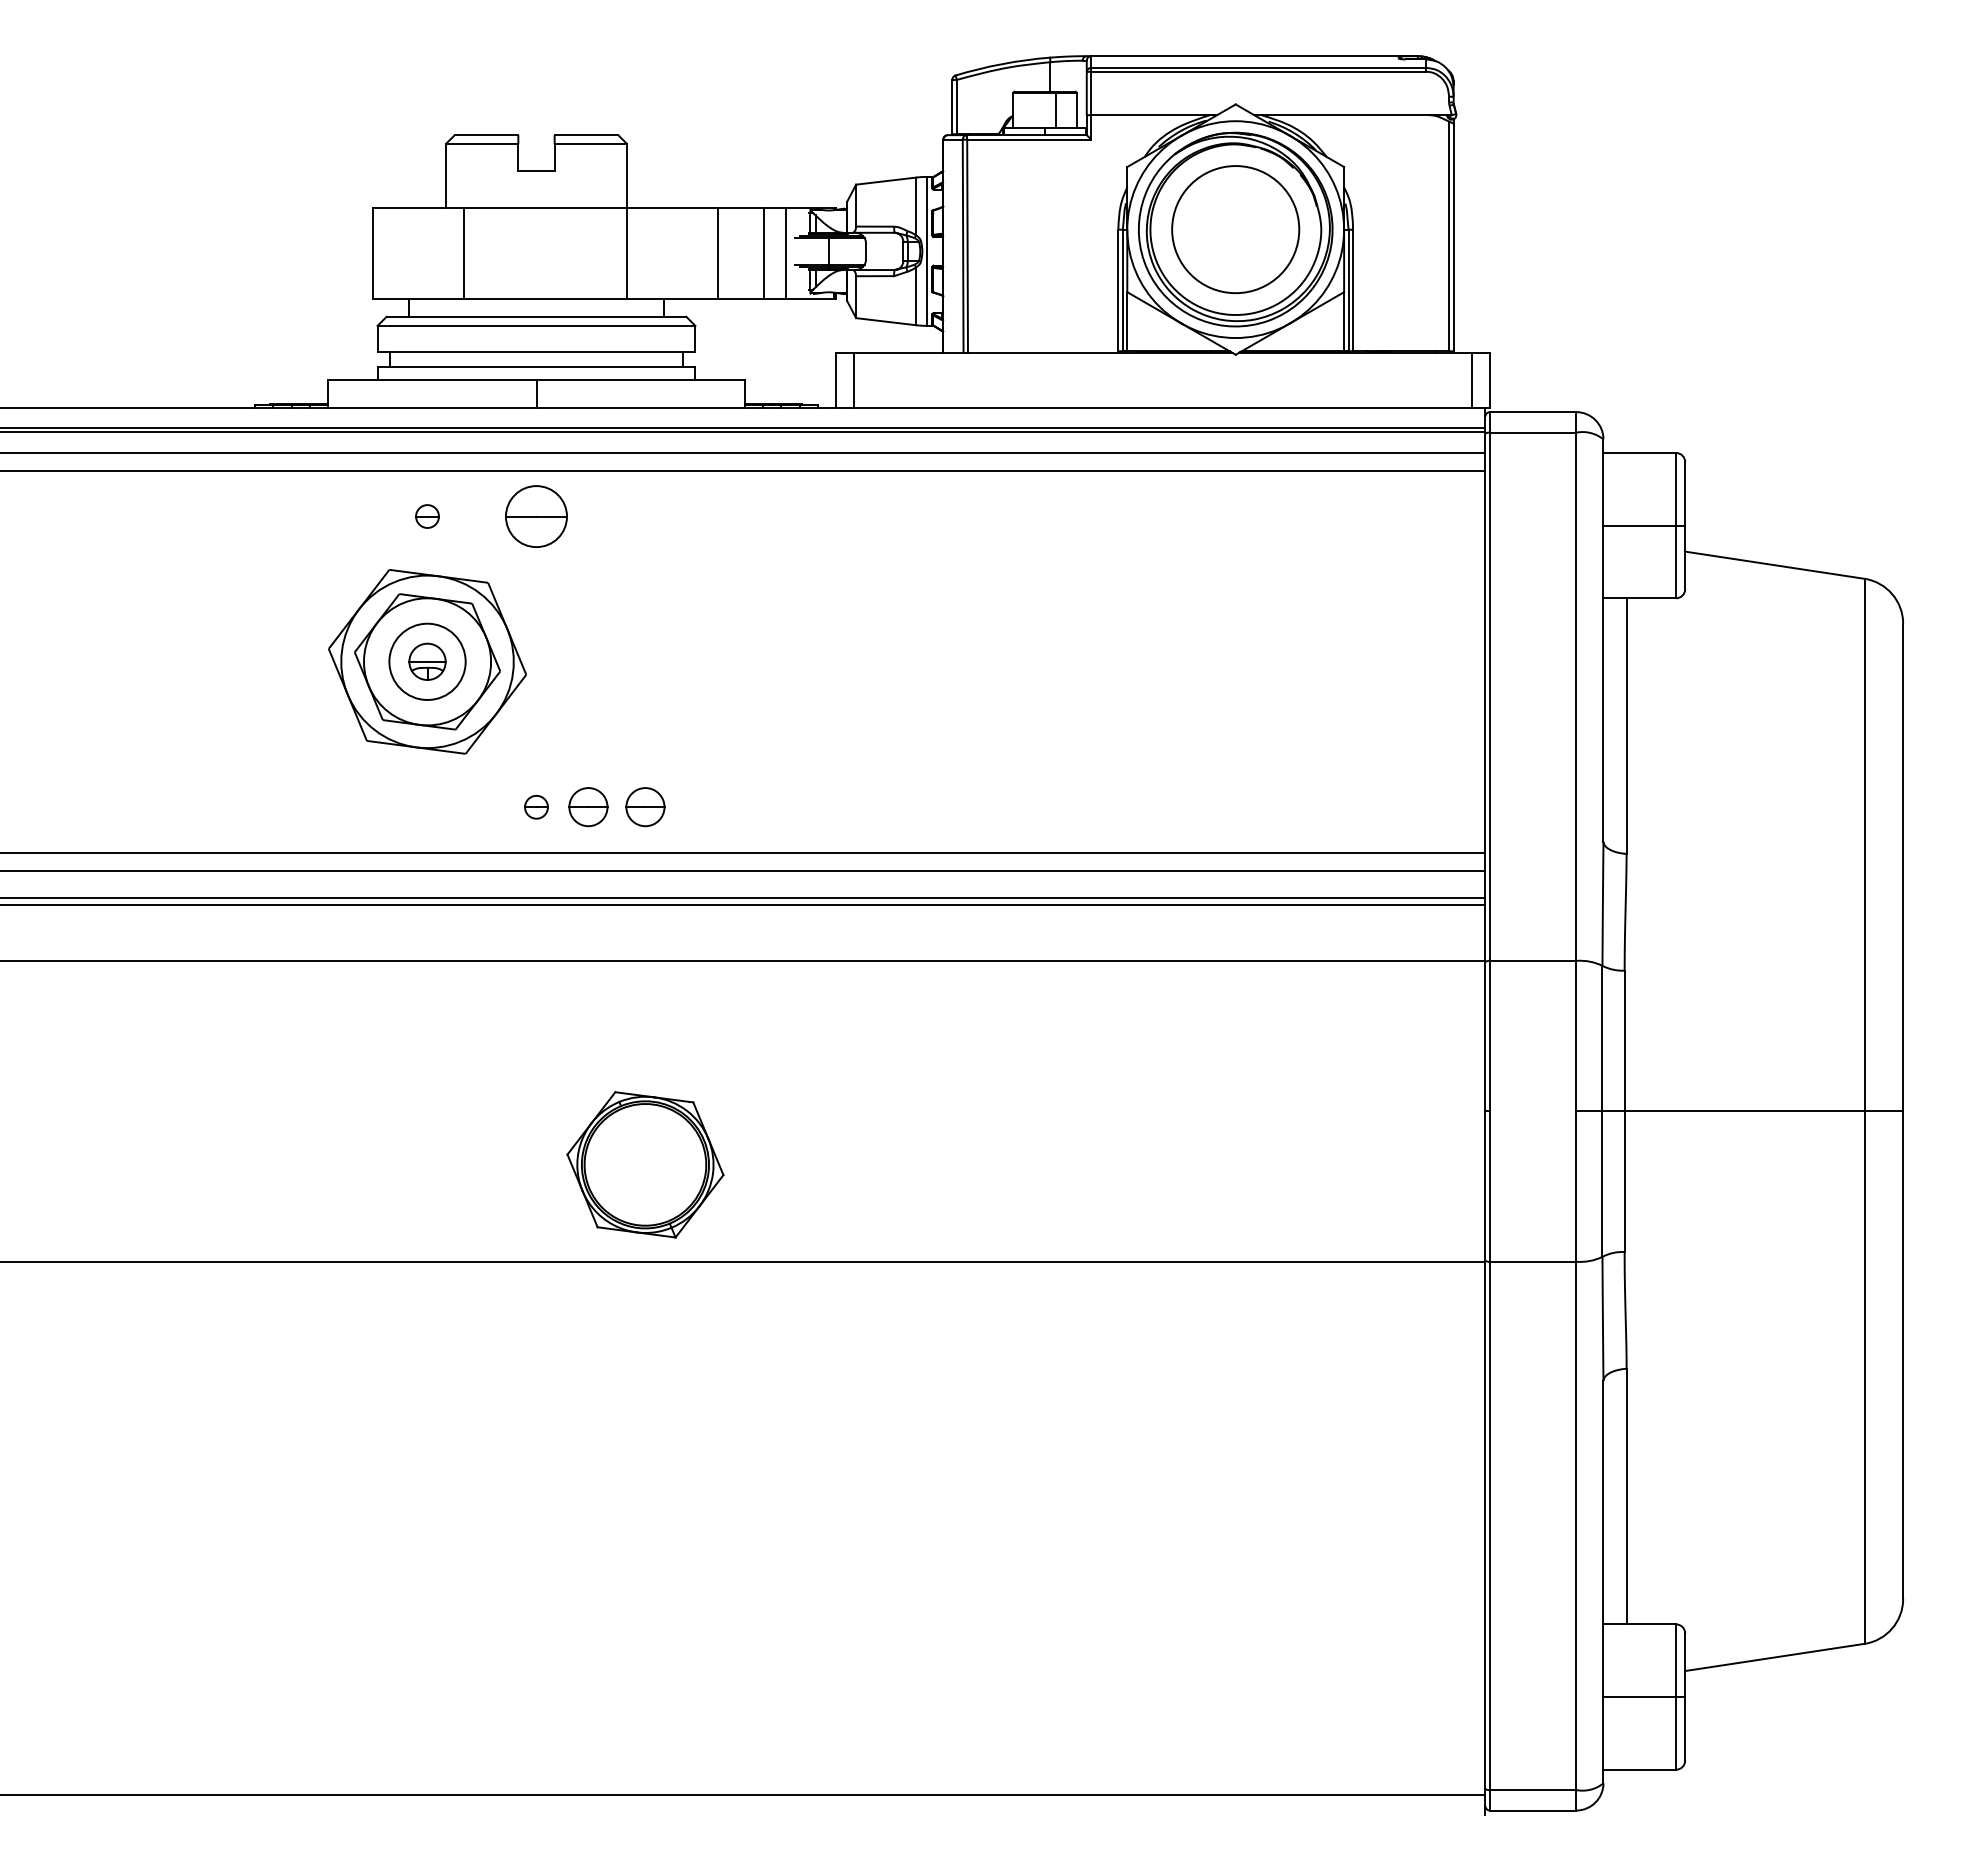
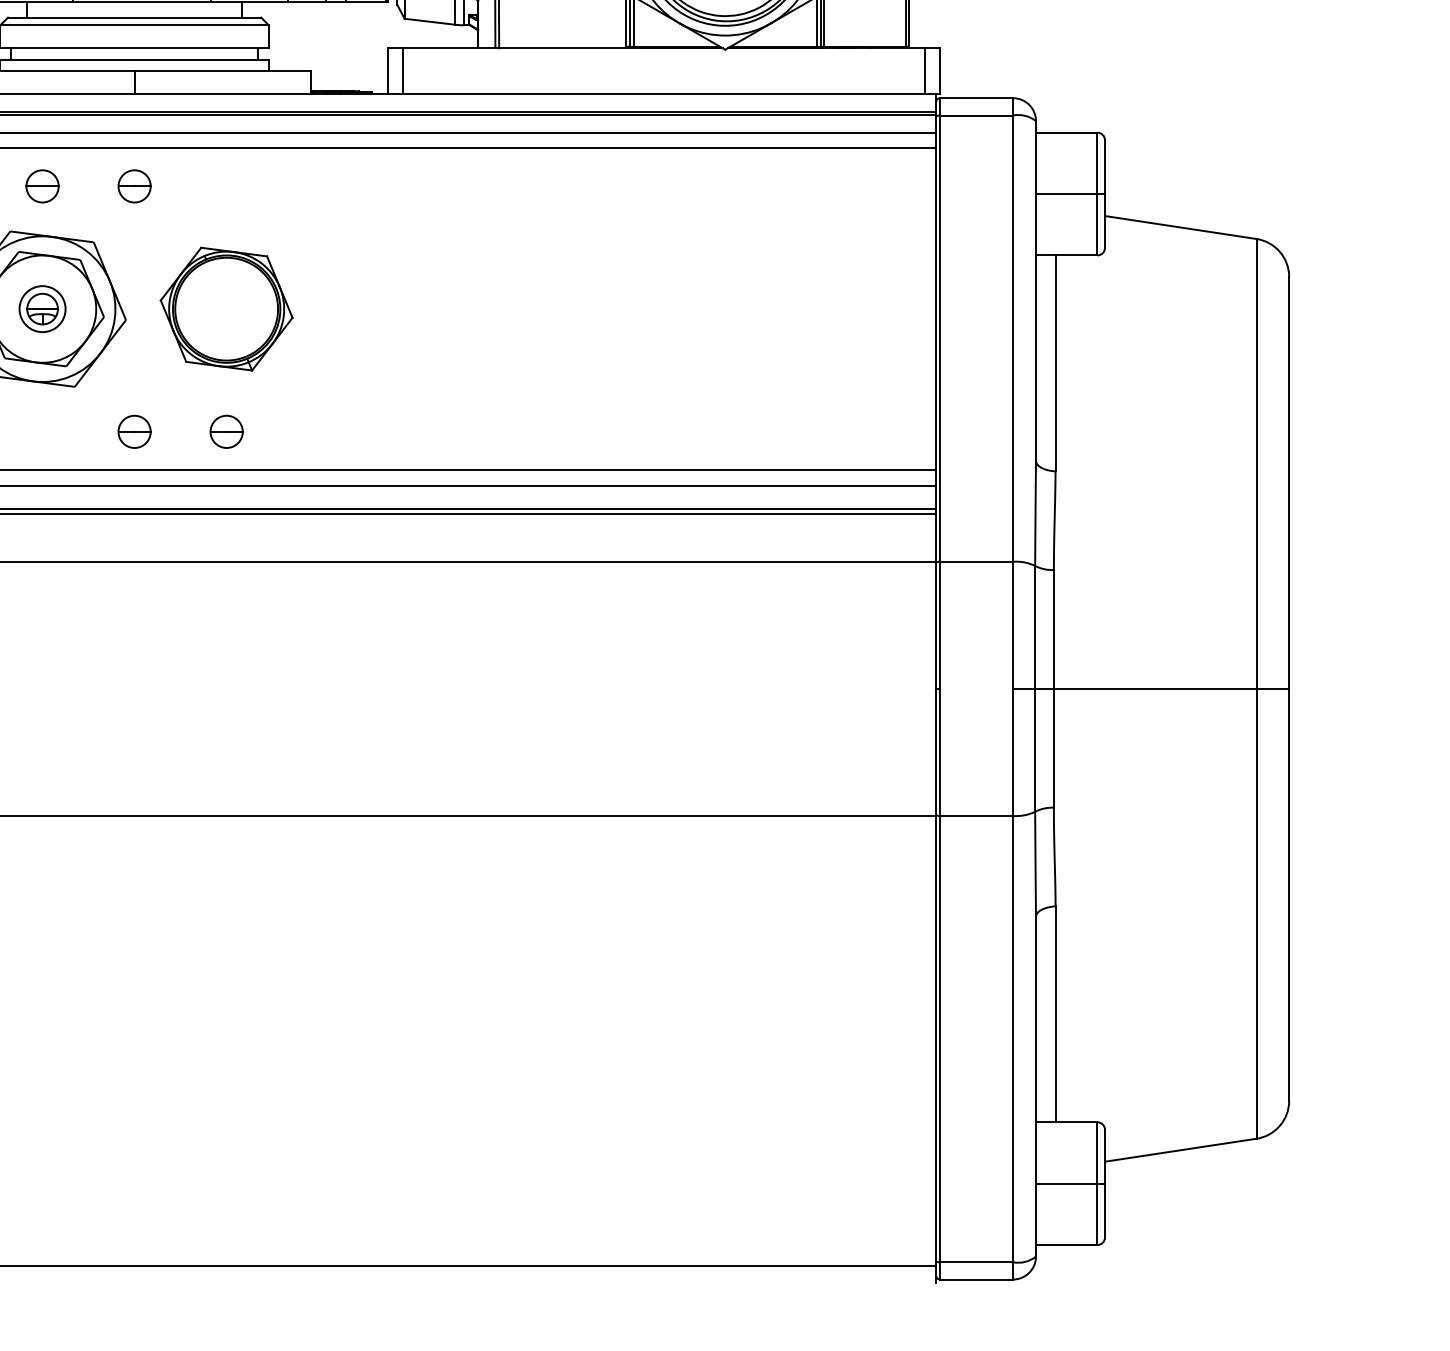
part: (427, 516) -> (42, 186), size x1.67
part: (536, 516) -> (134, 186), size x0.62
circle: (427, 661) -> (42, 308), size x0.71
part: (536, 807) -> (134, 432), size x1.67
part: (588, 807) -> (178, 432), removed
part: (645, 1164) -> (226, 308), moved

